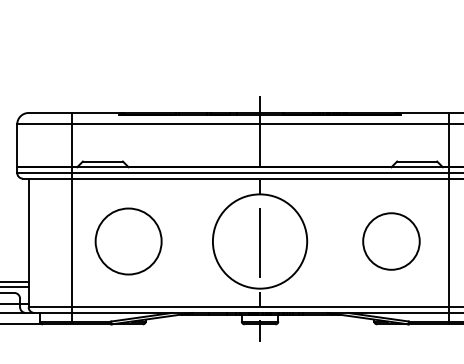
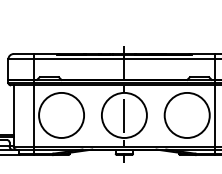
circle: (128, 239) -> (61, 114), size x1.43
circle: (389, 239) -> (186, 114), size x1.67

